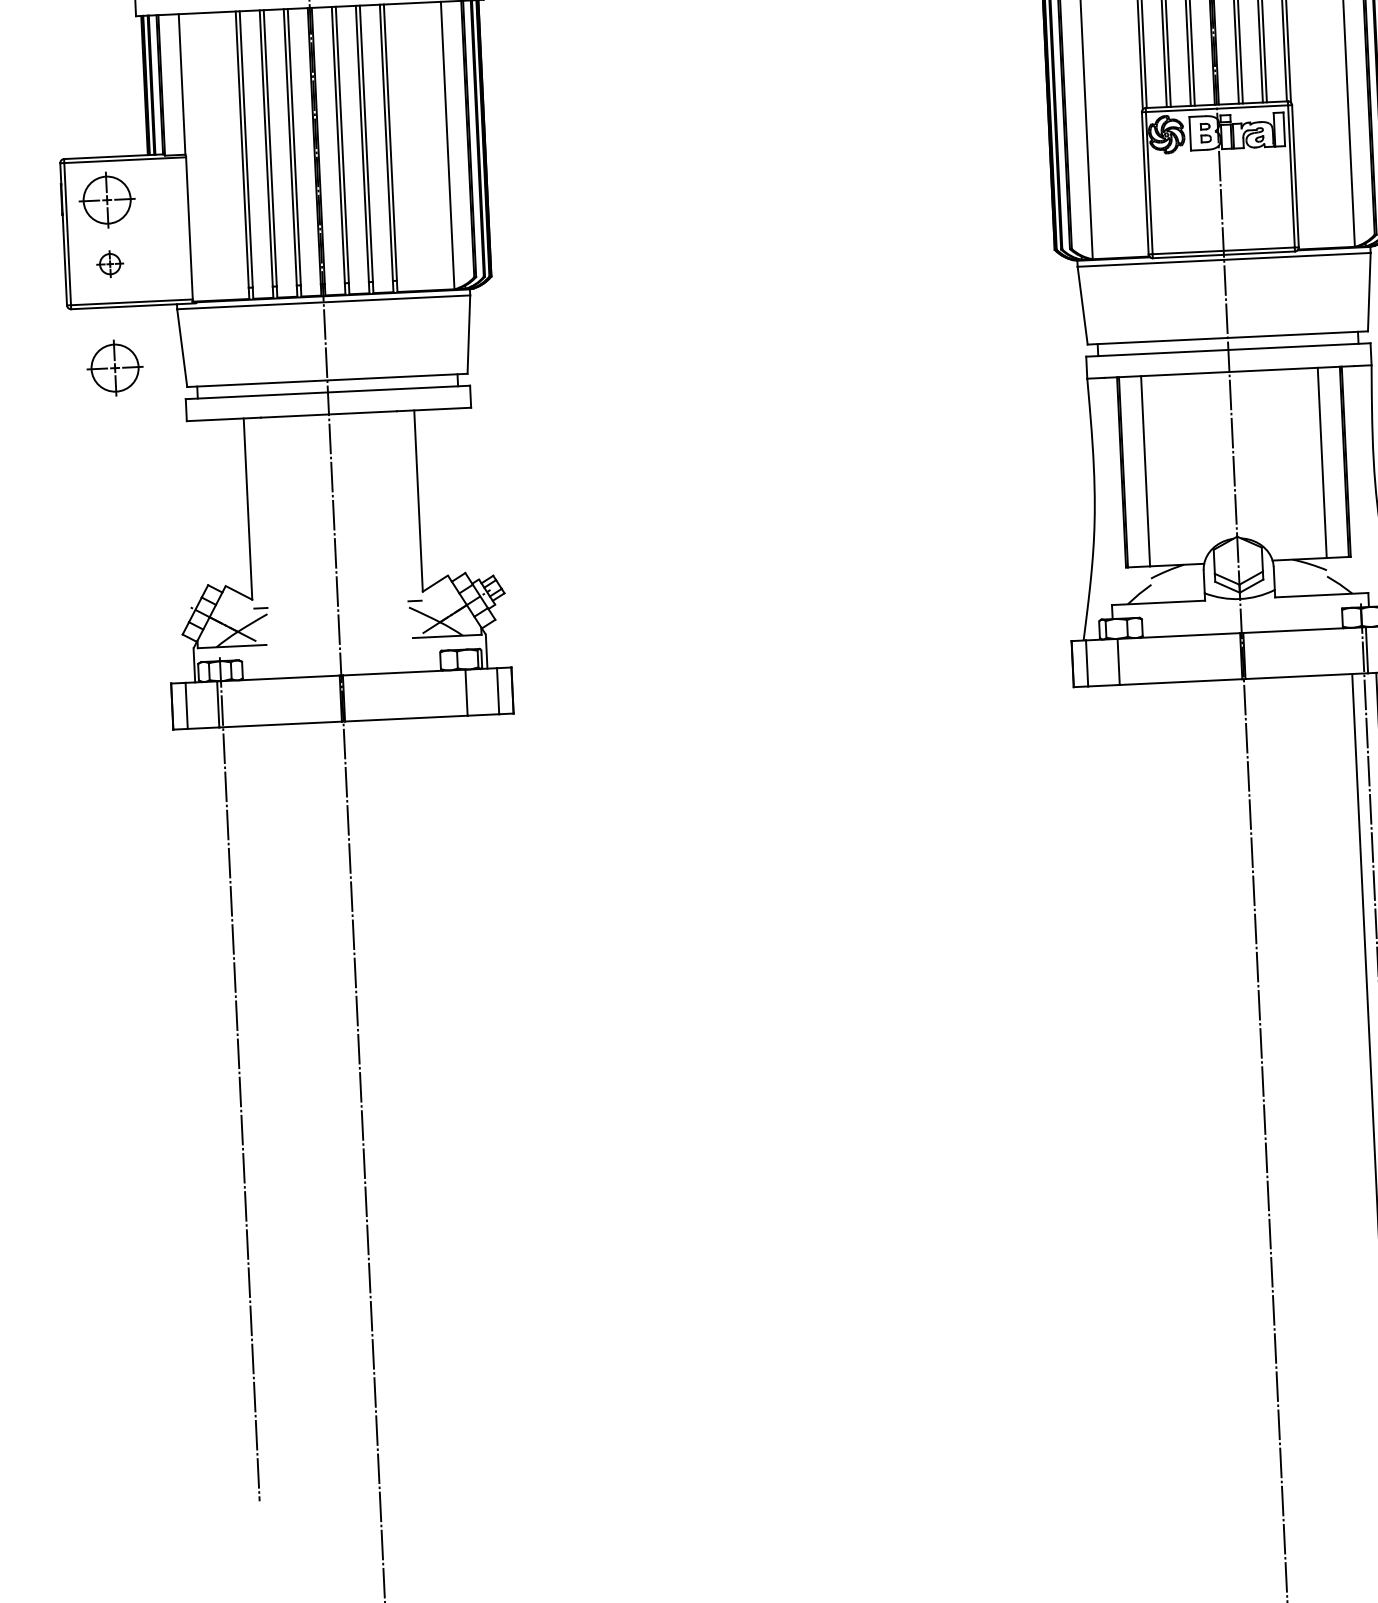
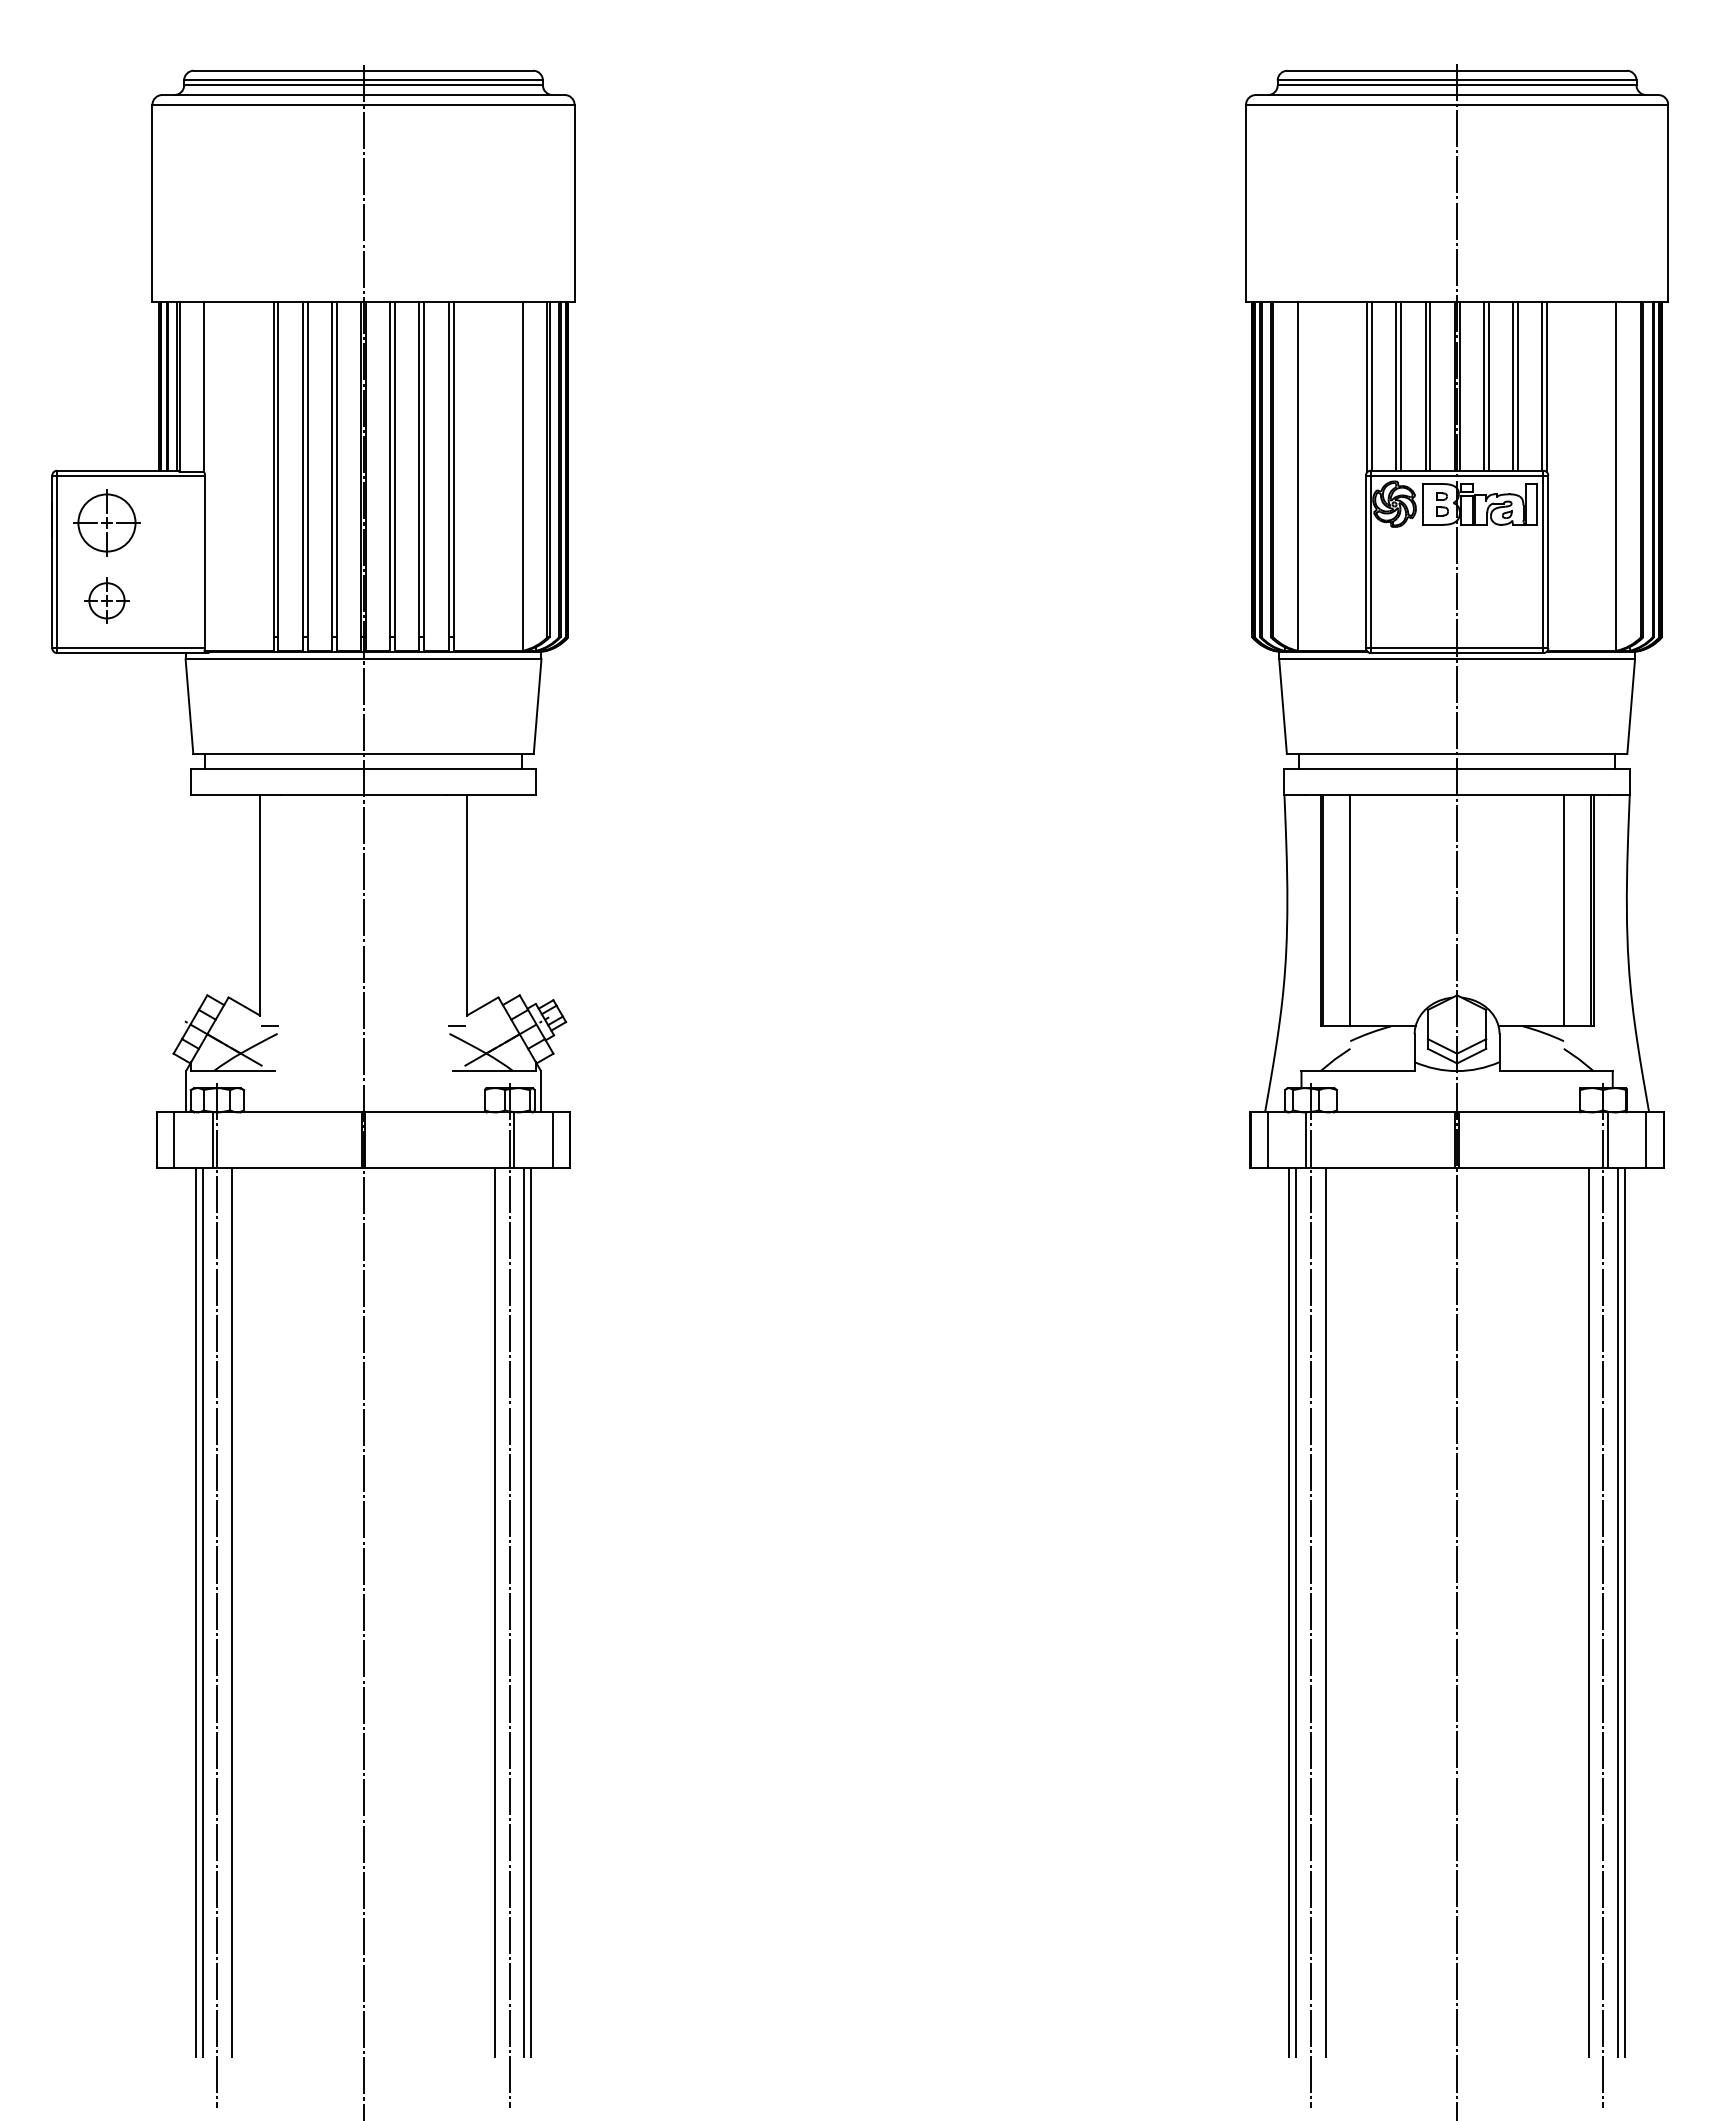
part: (109, 263) -> (106, 600), size x1.43
part: (114, 367) -> (106, 726), removed
line: (1139, 1036) -> (1310, 1595), added
line: (1152, 1049) -> (1325, 1612), added
line: (1123, 1051) -> (1289, 1612), added
line: (1128, 1051) -> (1296, 1612), added
line: (480, 1067) -> (509, 1595), added
line: (499, 1080) -> (531, 1612), added
line: (493, 1081) -> (524, 1612), added
line: (469, 1082) -> (495, 1612), added
line: (252, 1092) -> (231, 1612), added
line: (222, 1093) -> (195, 1612), added
line: (228, 1093) -> (202, 1612), added

